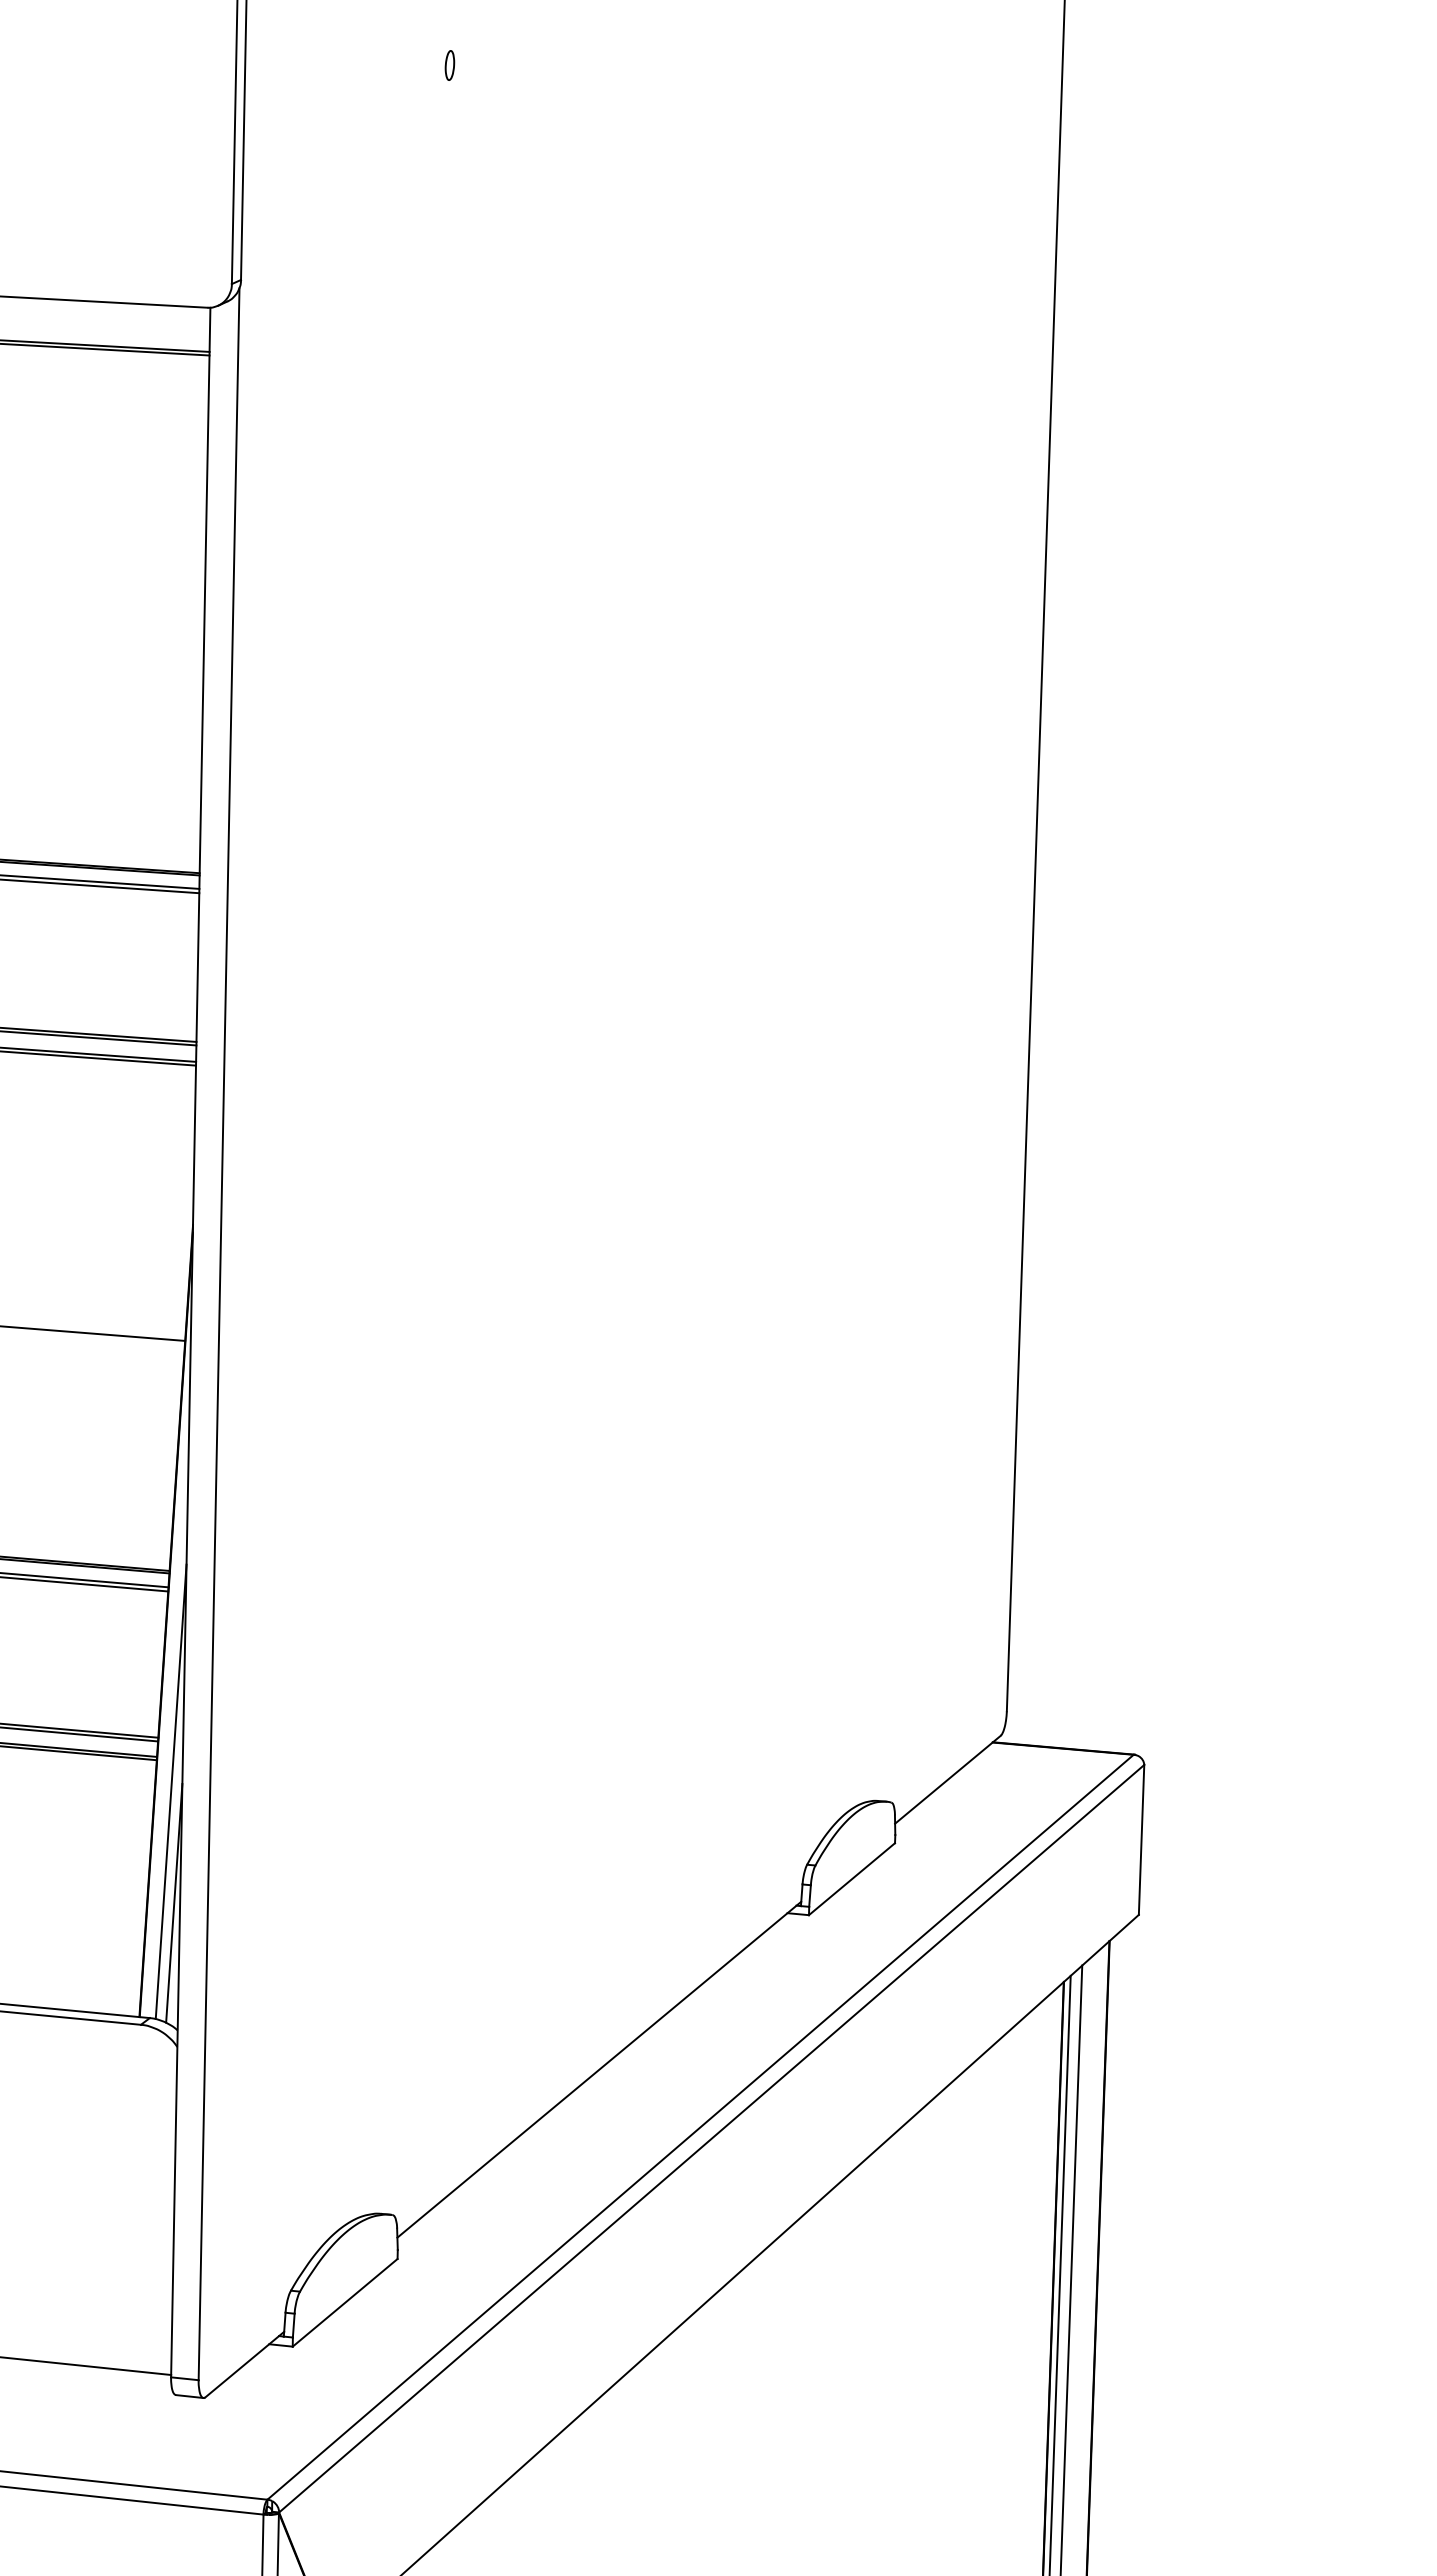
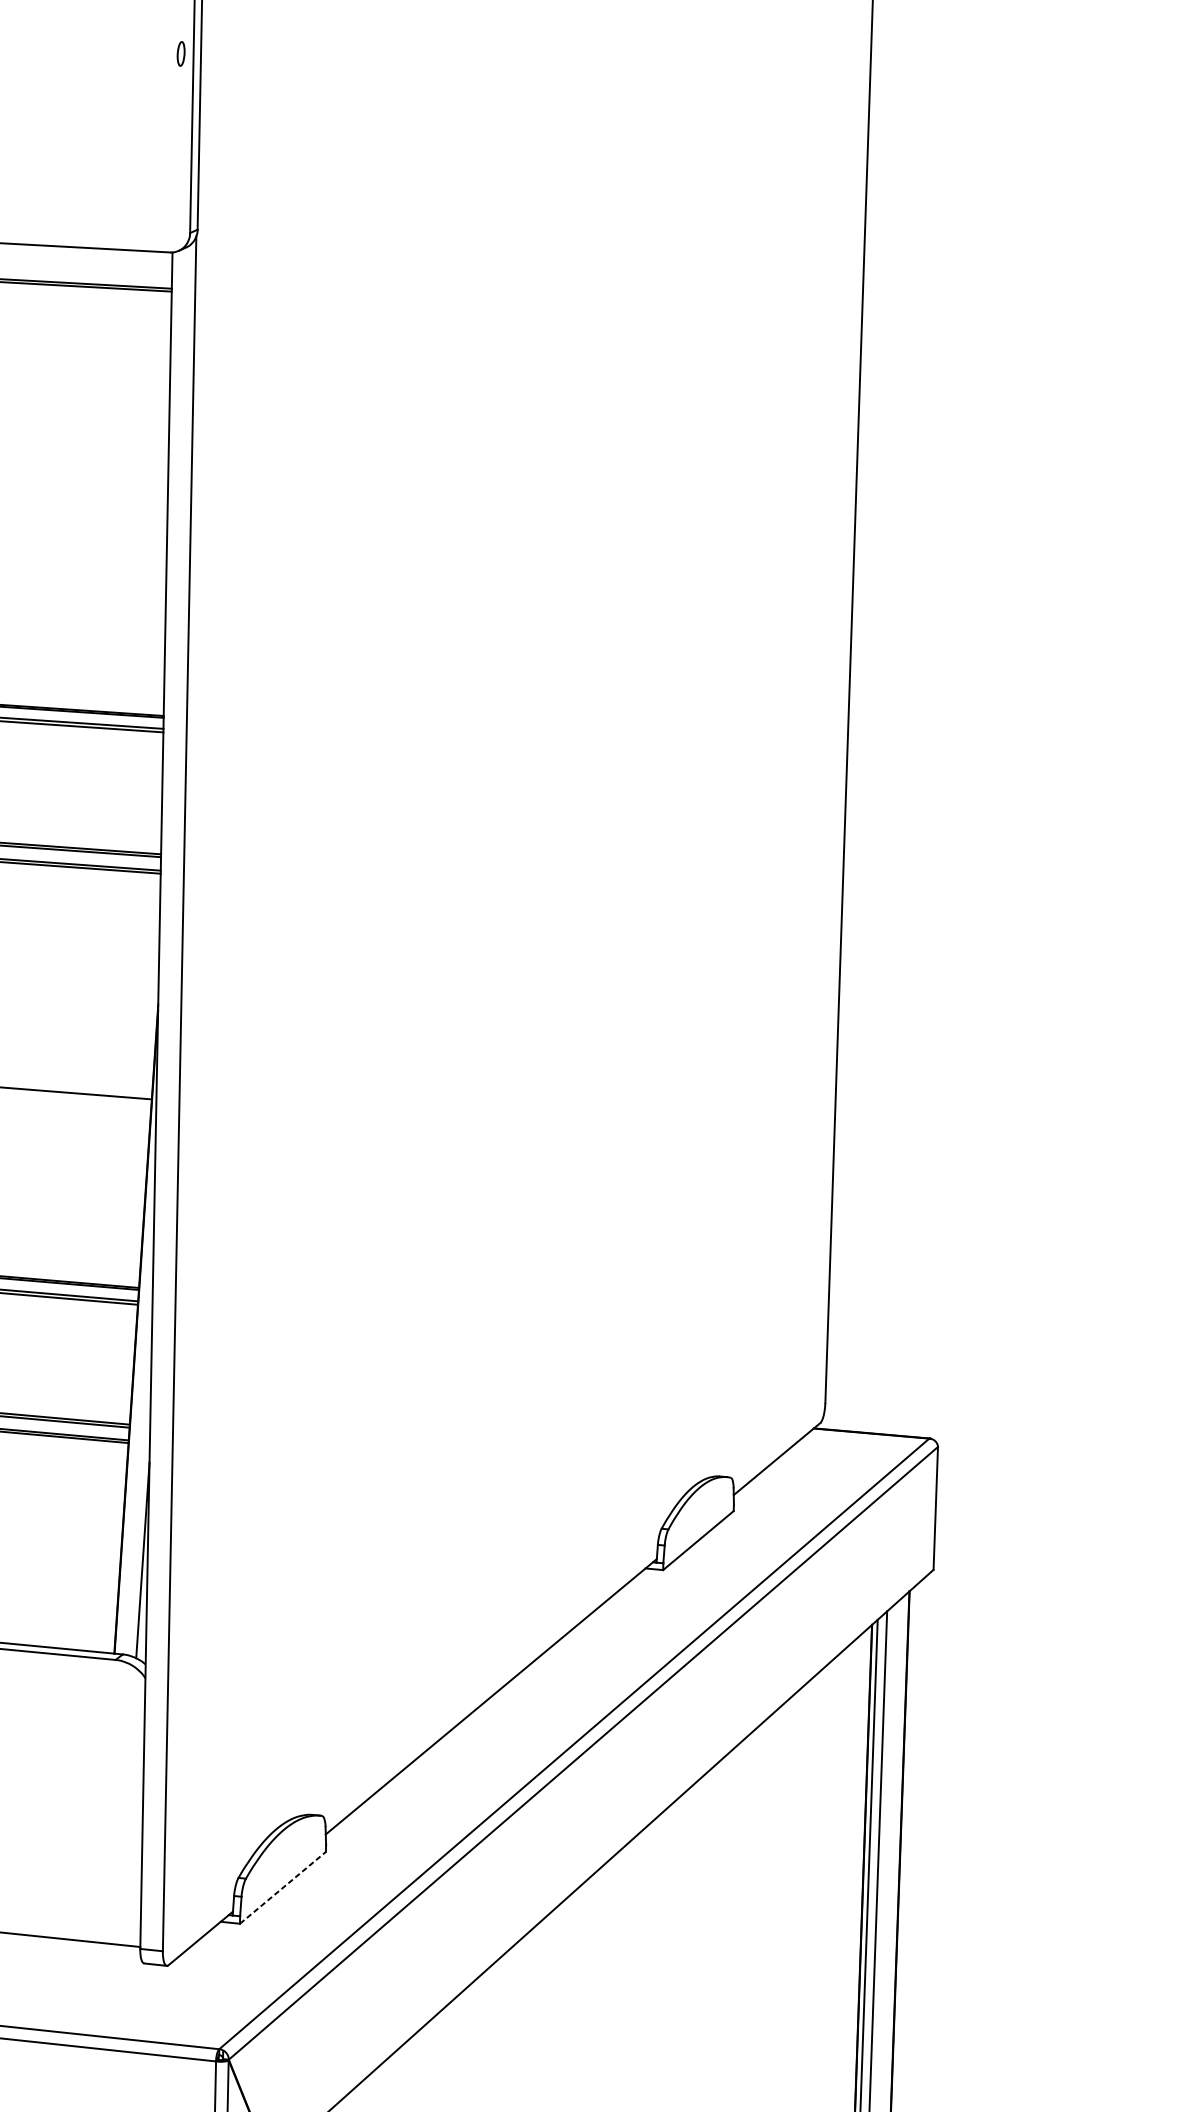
part: (449, 65) -> (180, 53), moved
line: (170, 1791) -> (139, 1468), removed
line: (345, 2302) -> (283, 1887), solid -> dashed

